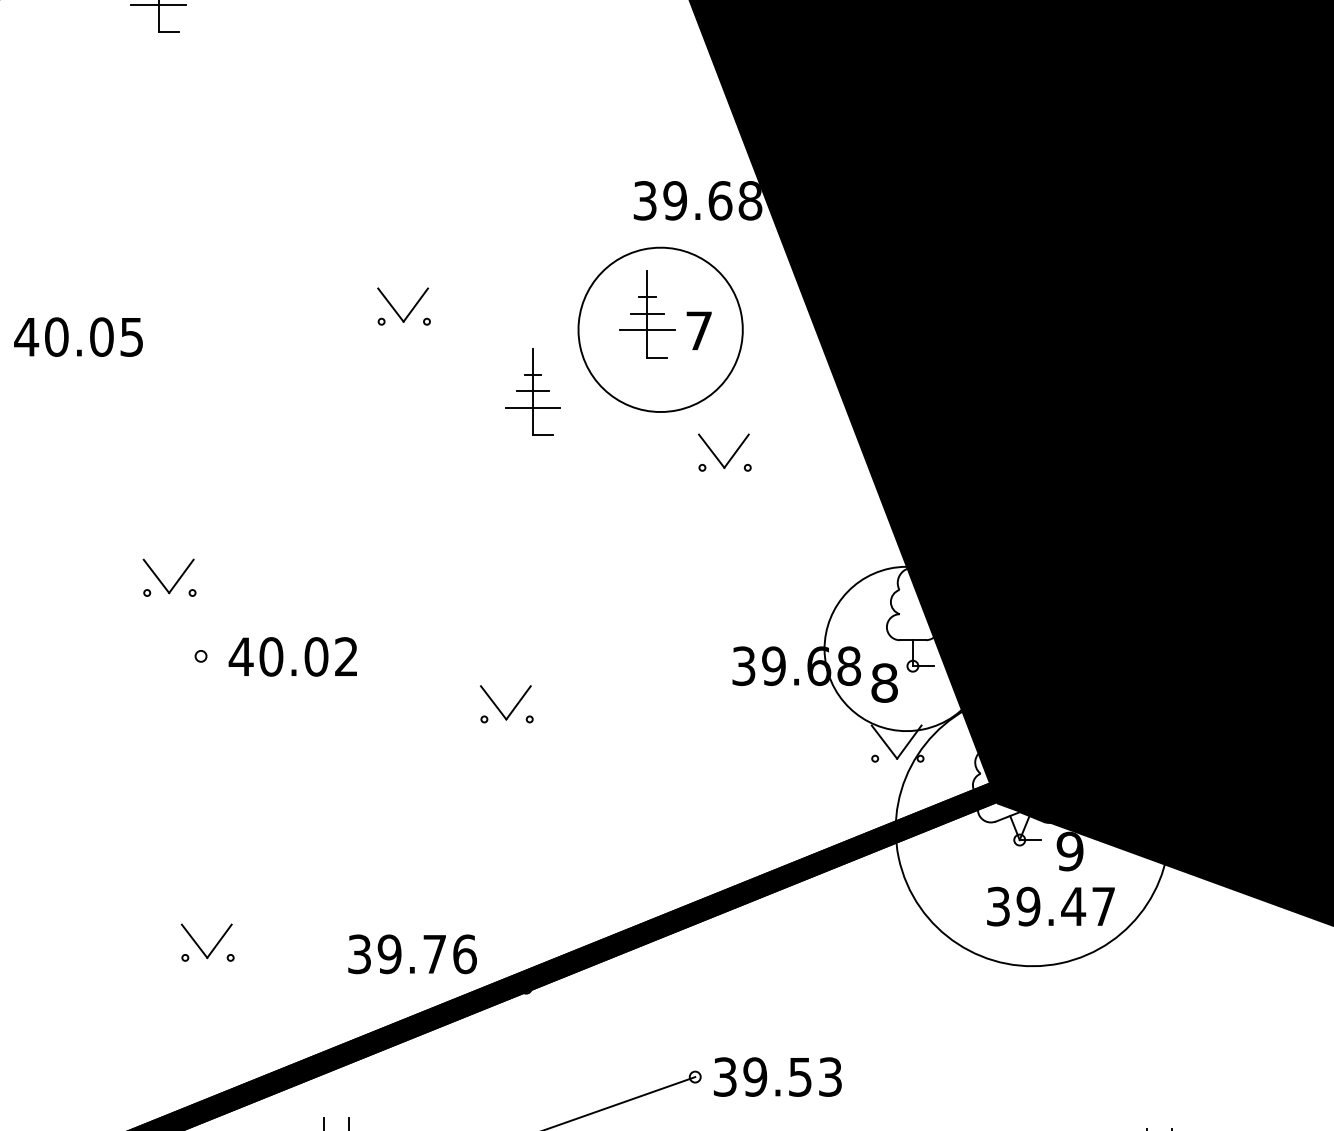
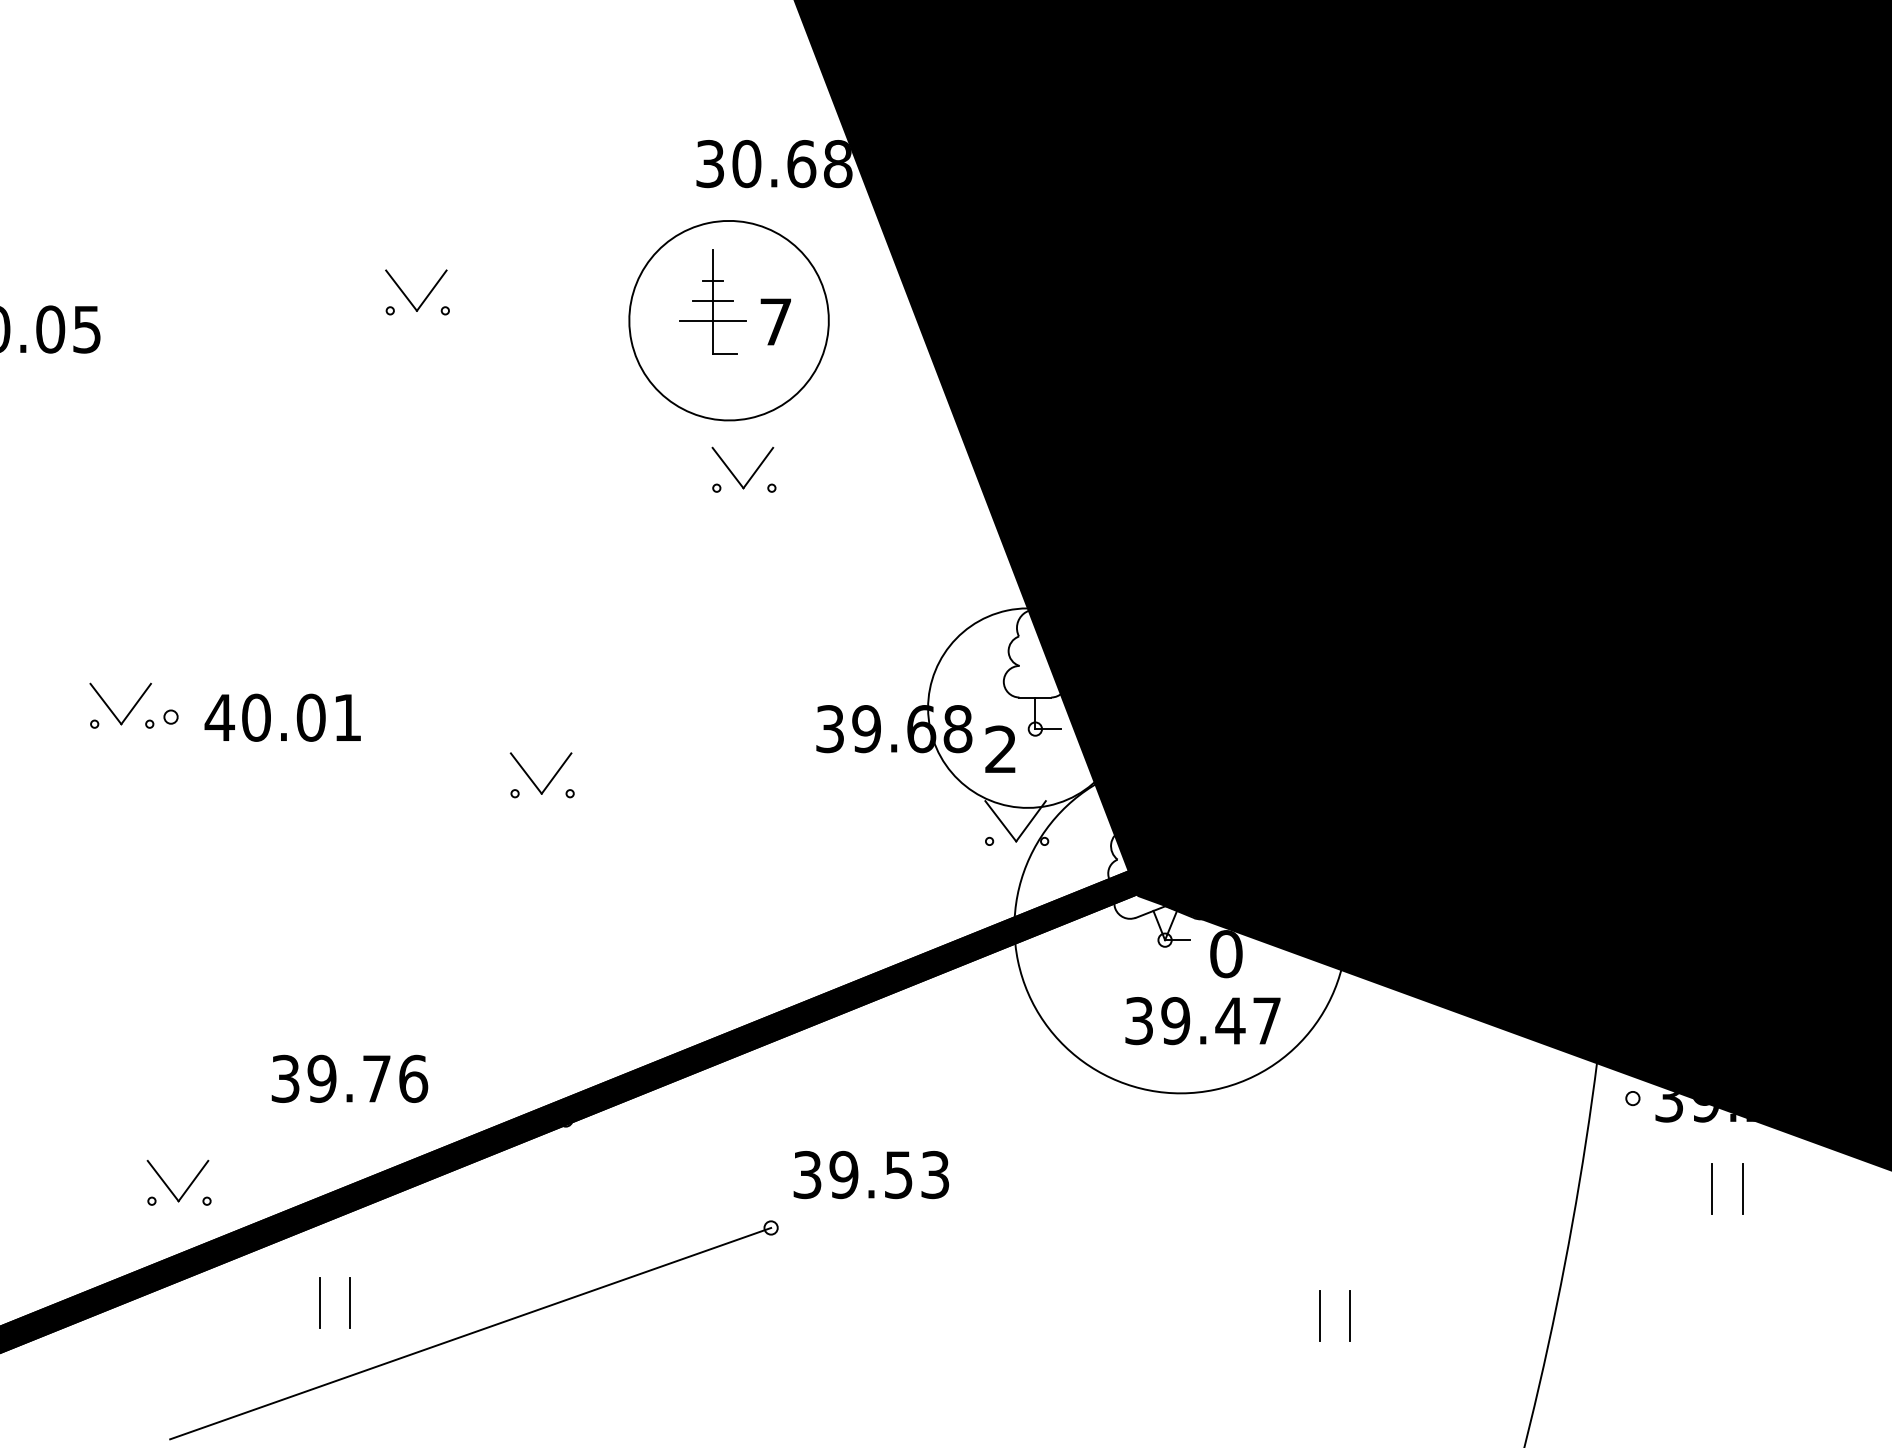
text: (674, 201) -> (746, 164), 39.68 -> 30.68
part: (532, 391) -> (573, 395), removed
part: (730, 458) -> (750, 476), moved
part: (175, 583) -> (128, 712), moved
text: (345, 655) -> (346, 716), 40.02 -> 40.01
text: (885, 683) -> (1001, 749), 8 -> 2
text: (1070, 851) -> (1226, 954), 9 -> 0
part: (200, 947) -> (170, 1188), moved
text: (412, 953) -> (349, 1078), moved
text: (777, 1077) -> (870, 1175), moved

